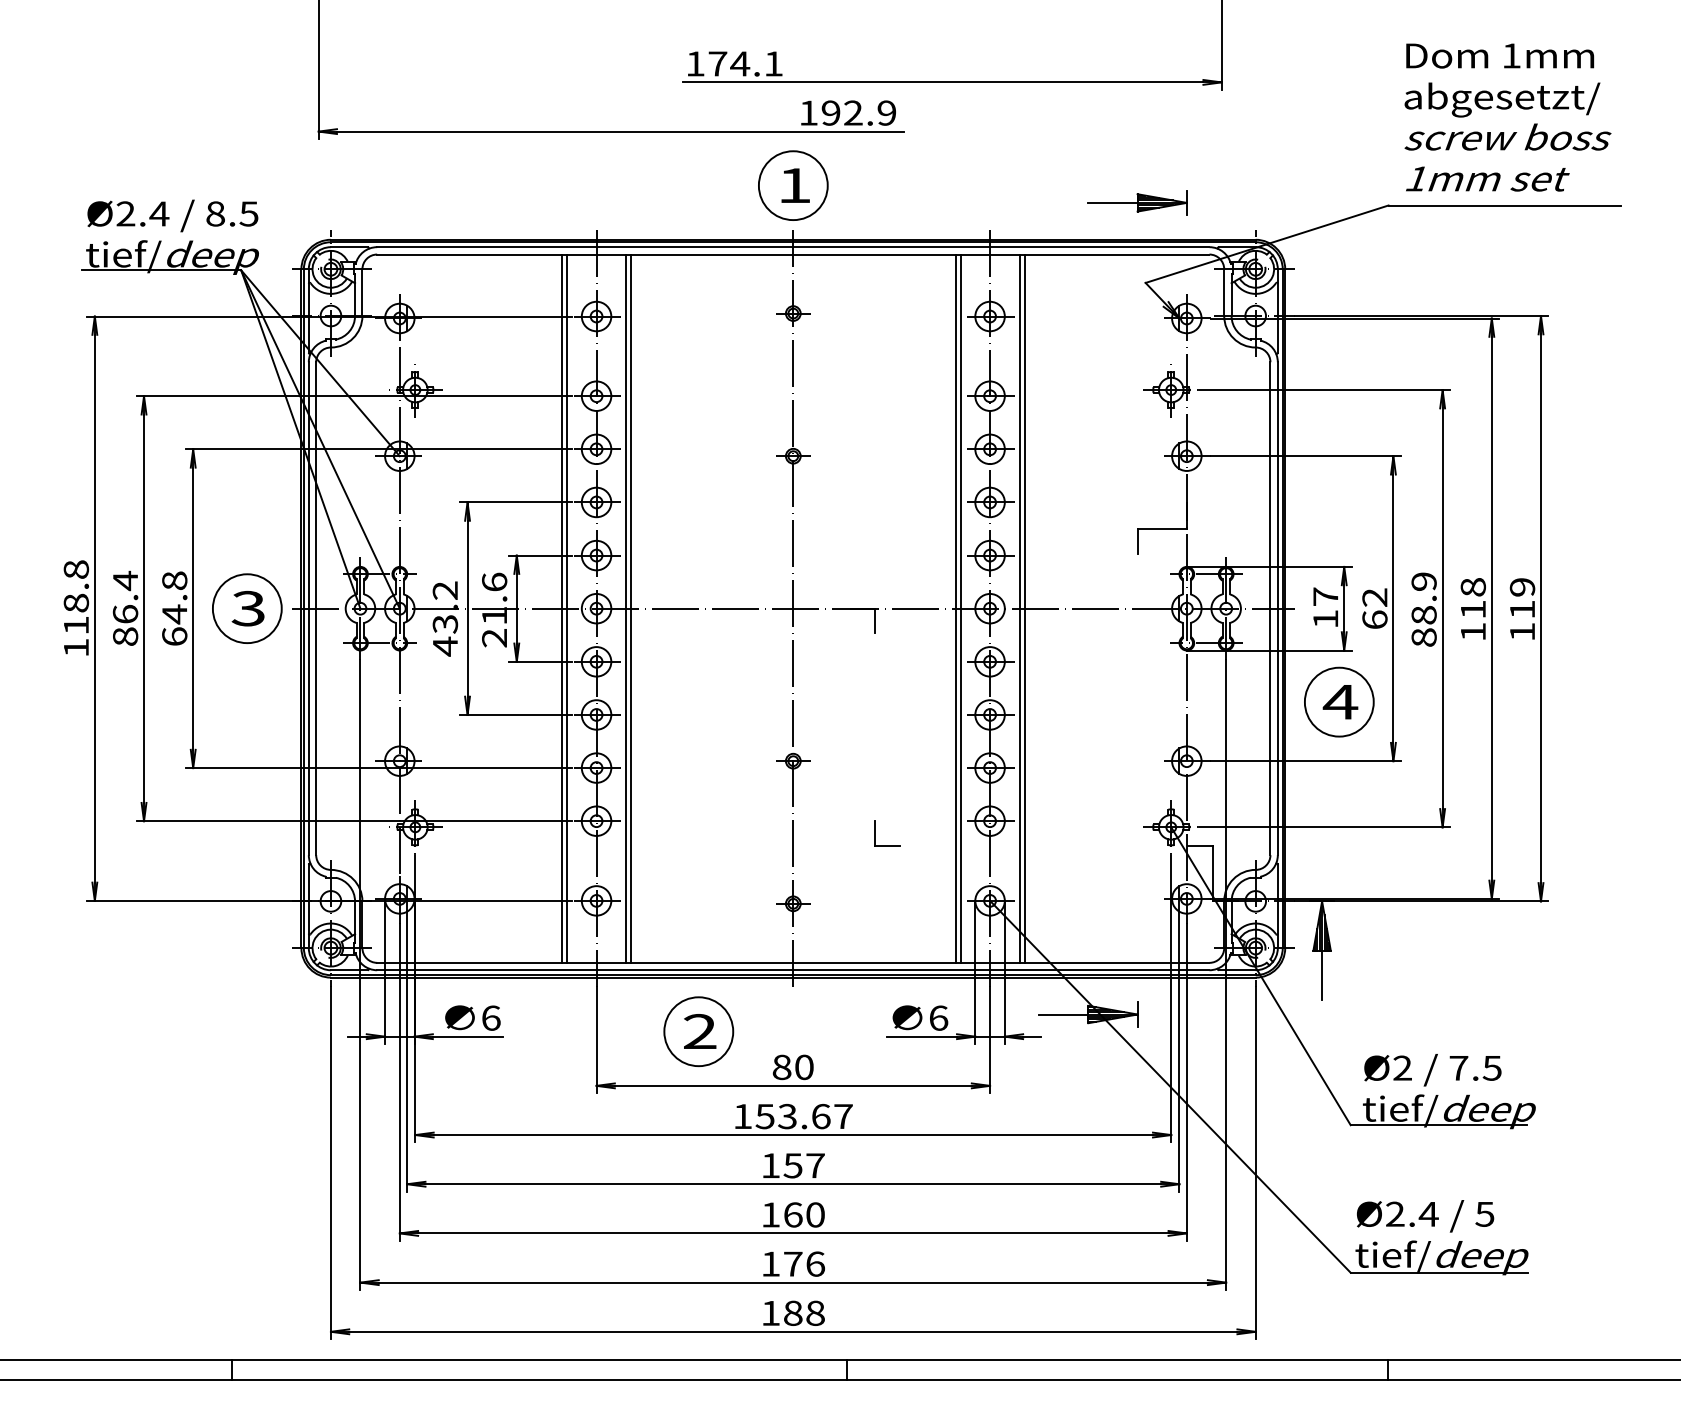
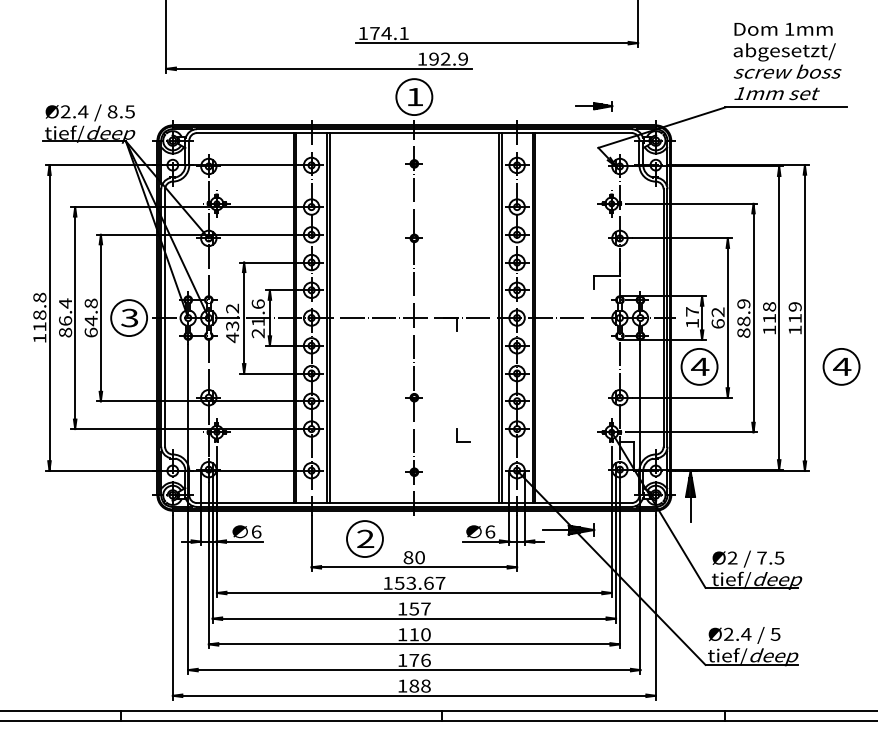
part: (1138, 203) -> (594, 106), size x0.7
part: (1611, 701) -> (841, 366), added
text: (793, 1214) -> (414, 634), 160 -> 110

